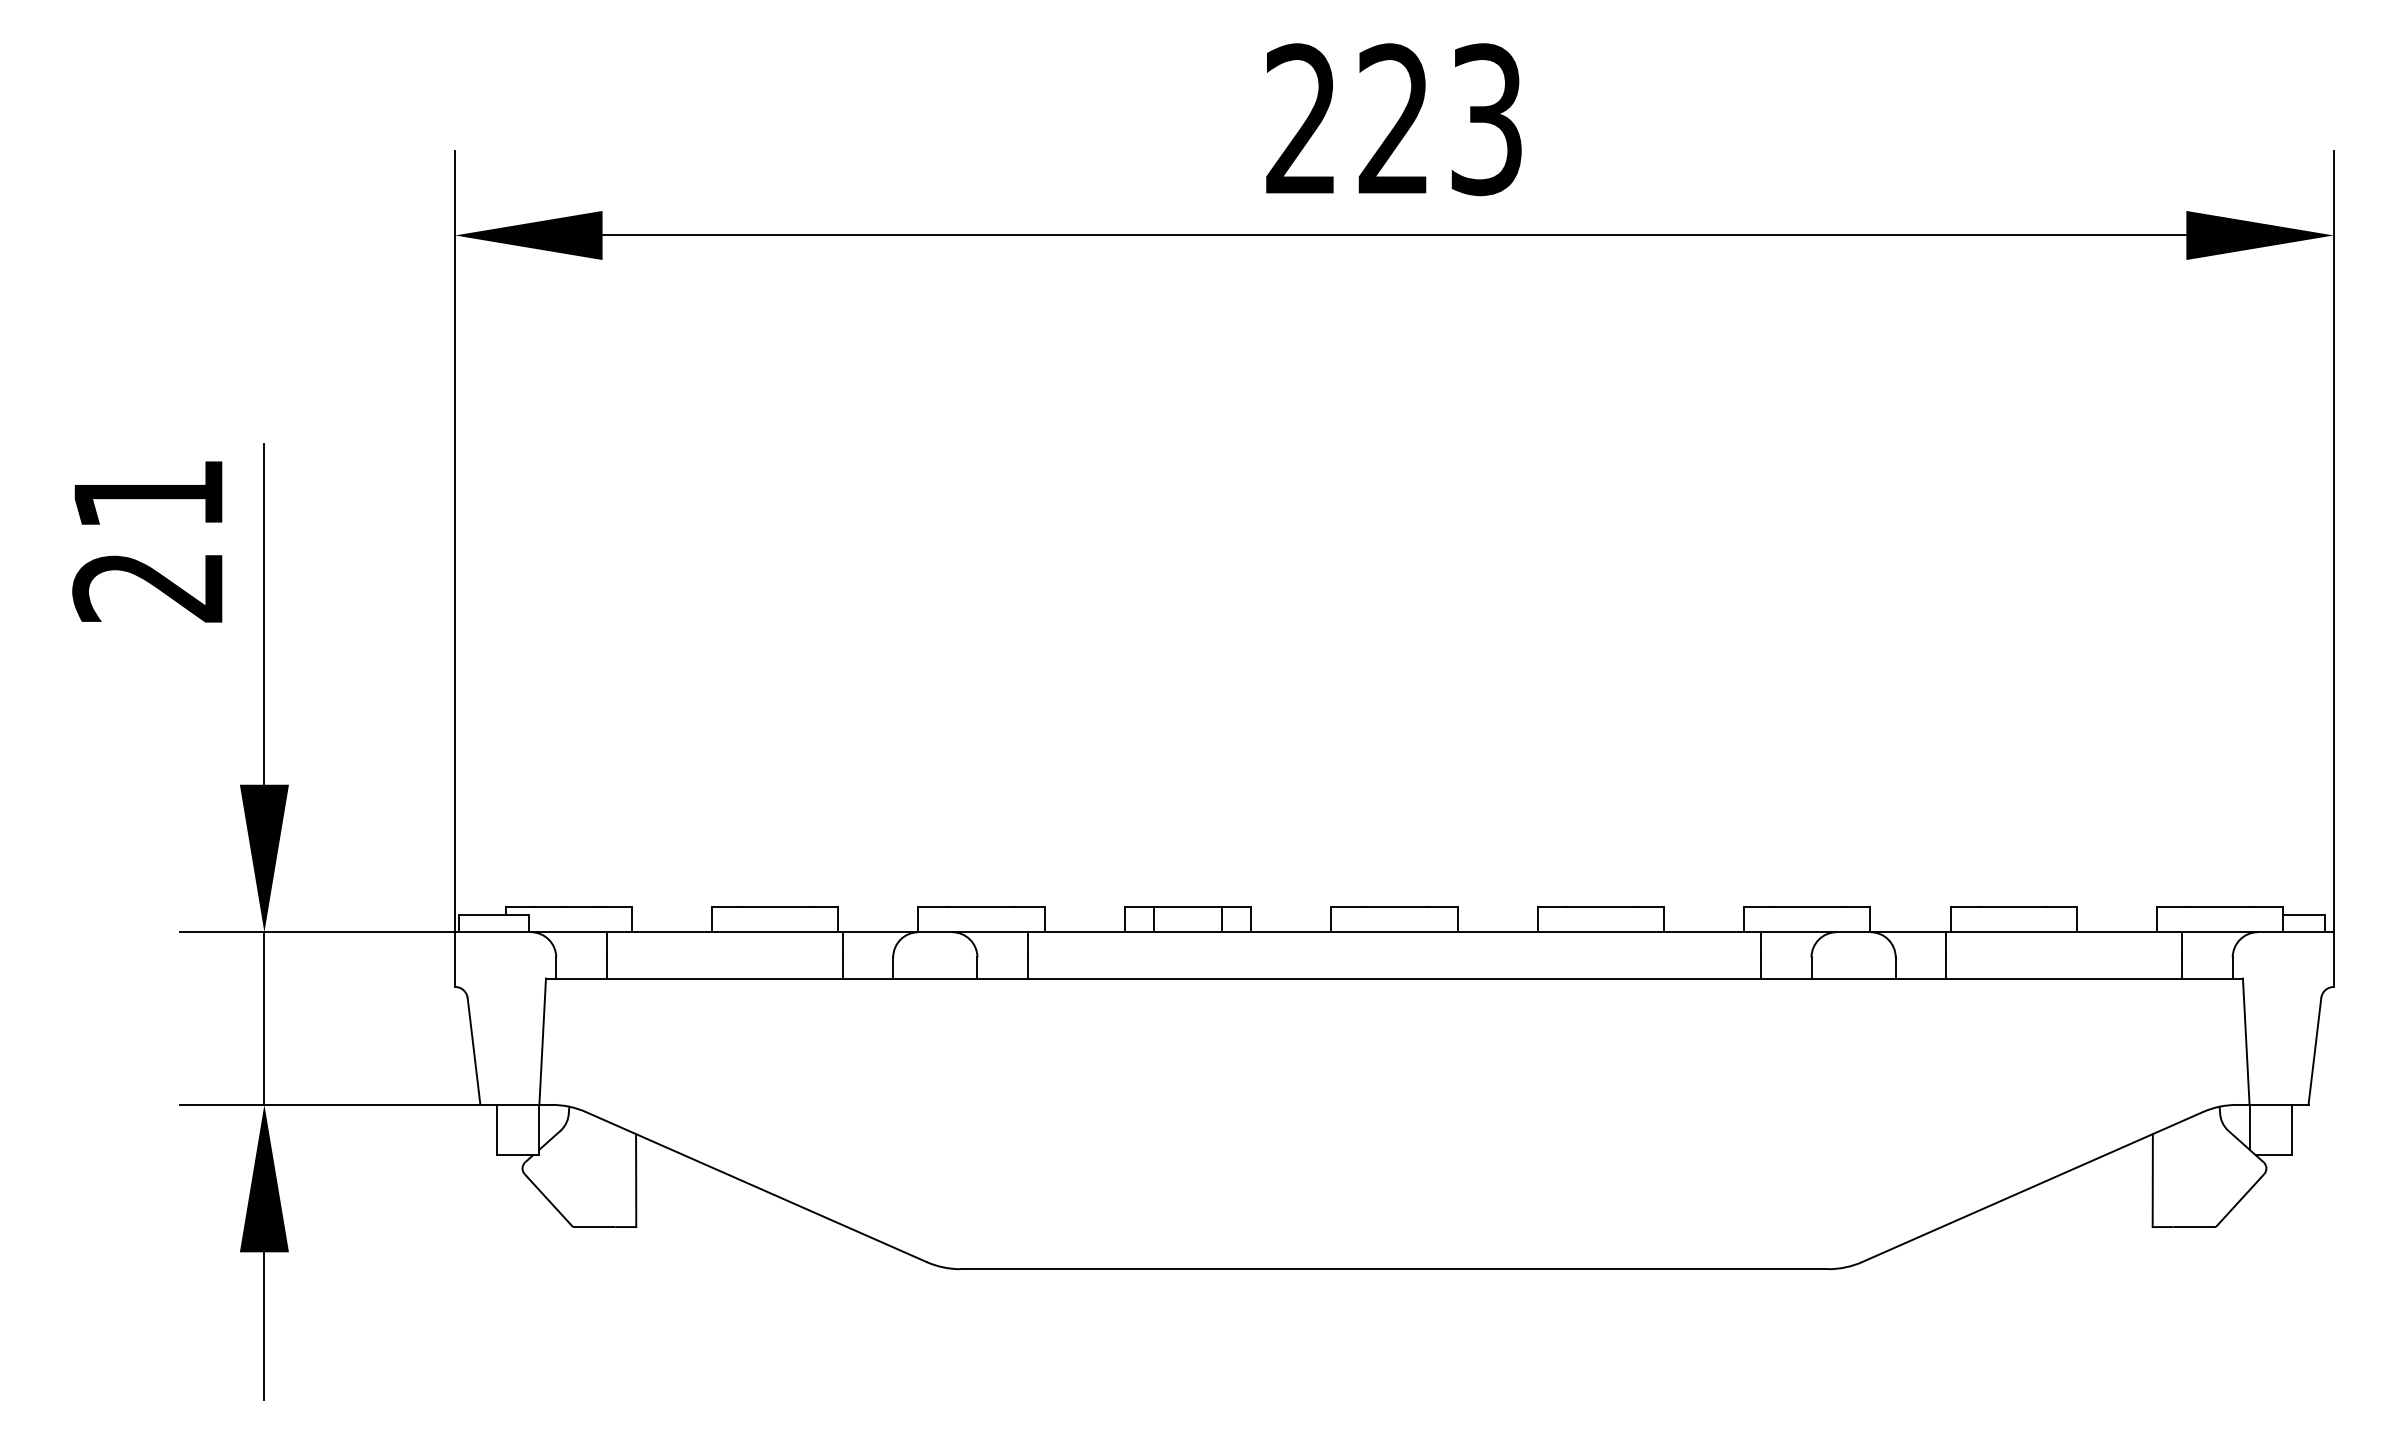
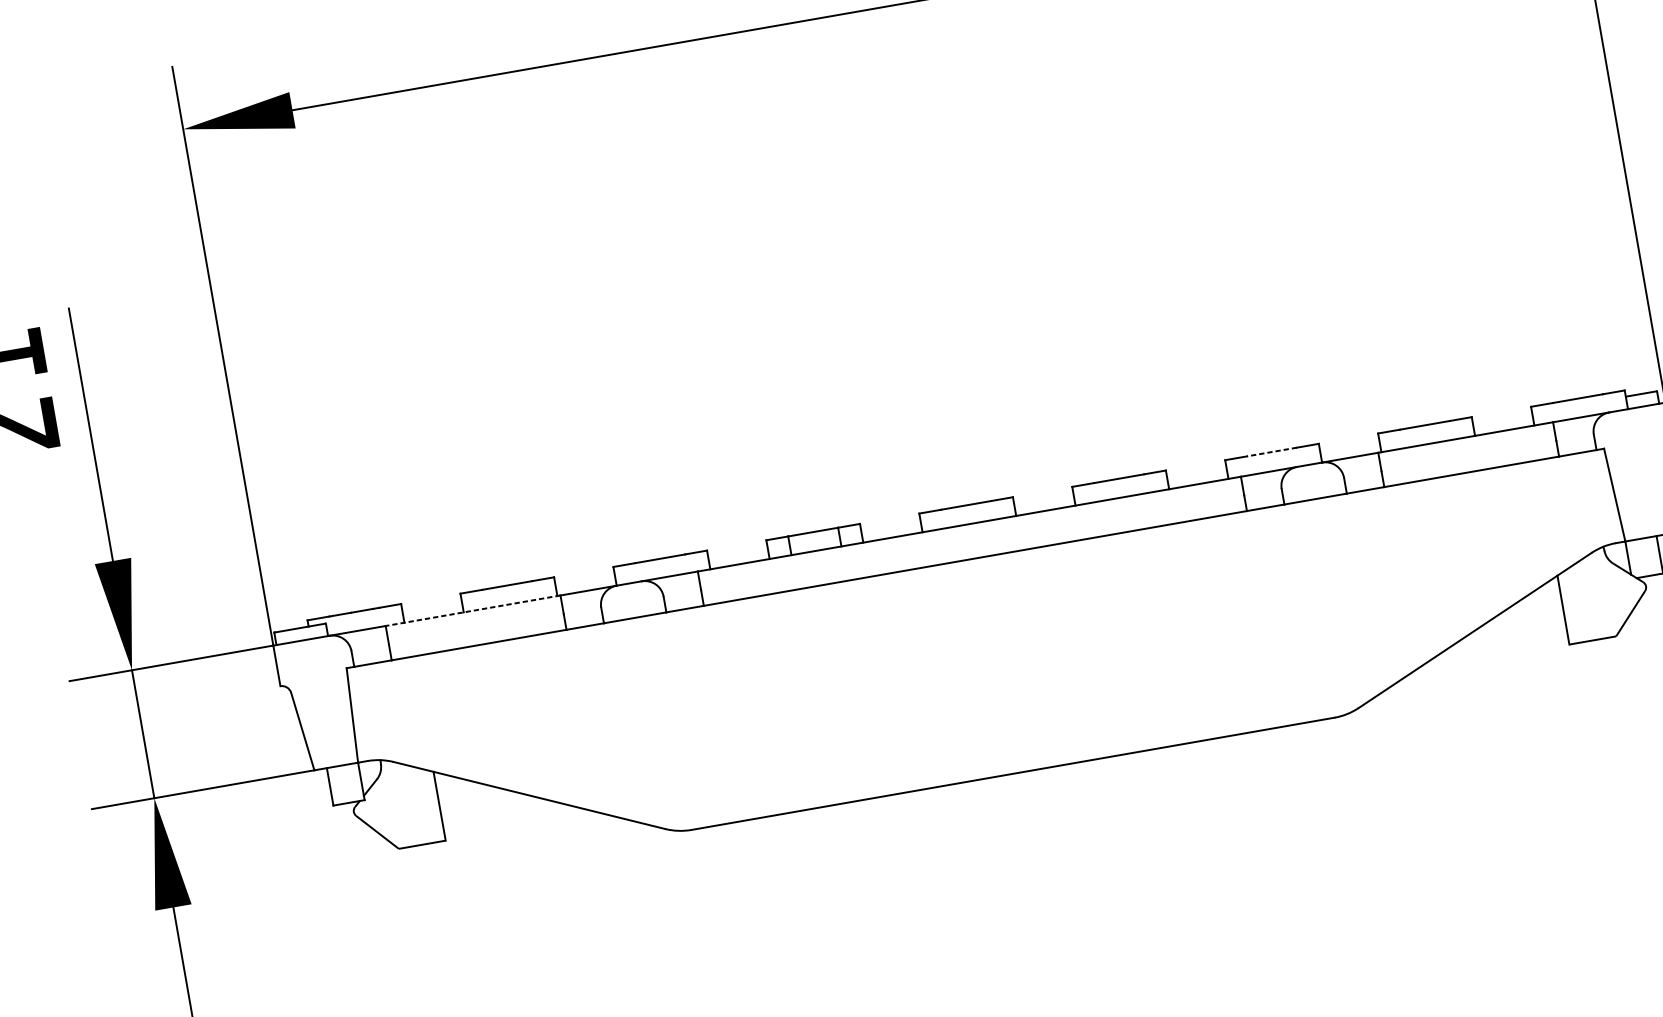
line: (1807, 906) -> (1272, 451), solid -> dashed
line: (724, 932) -> (472, 610), solid -> dashed

